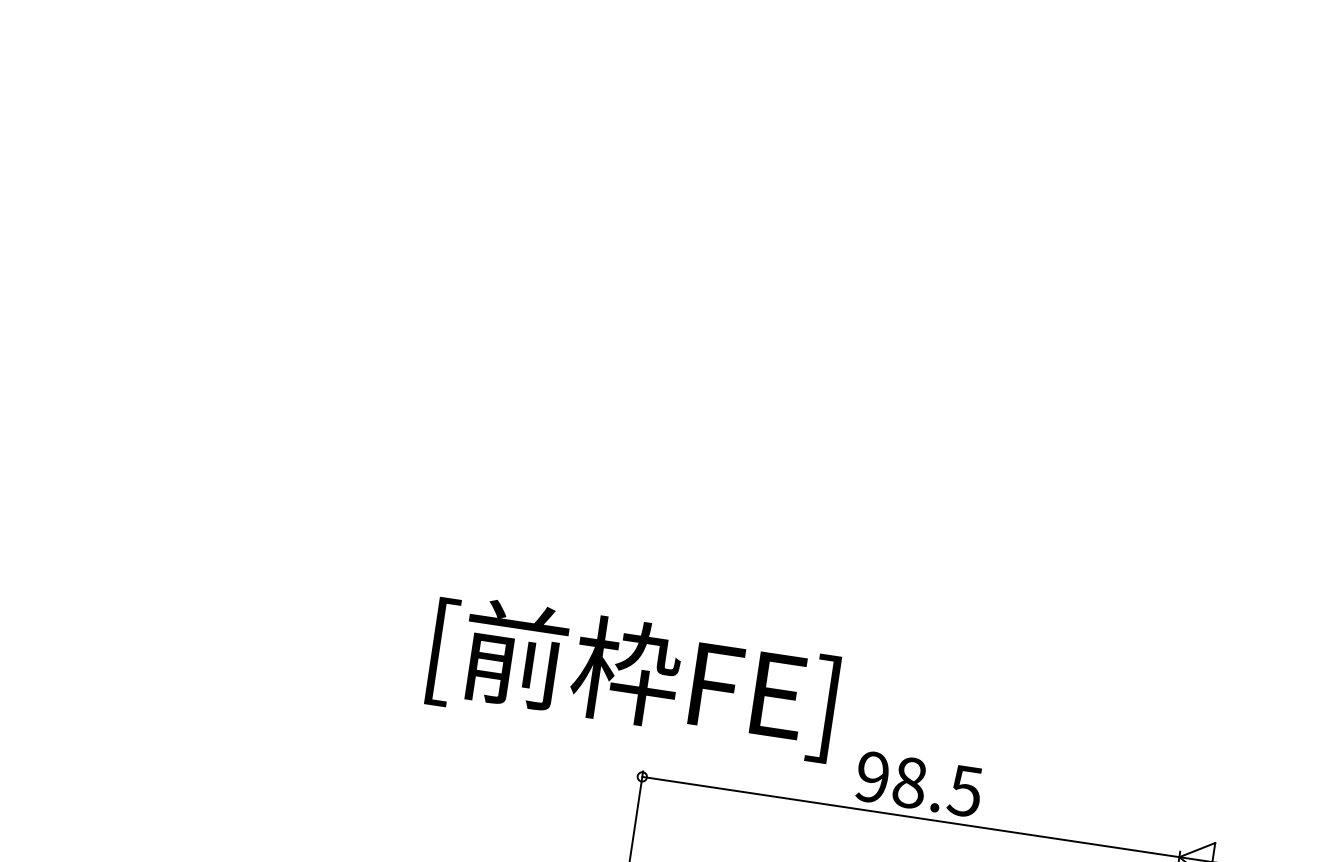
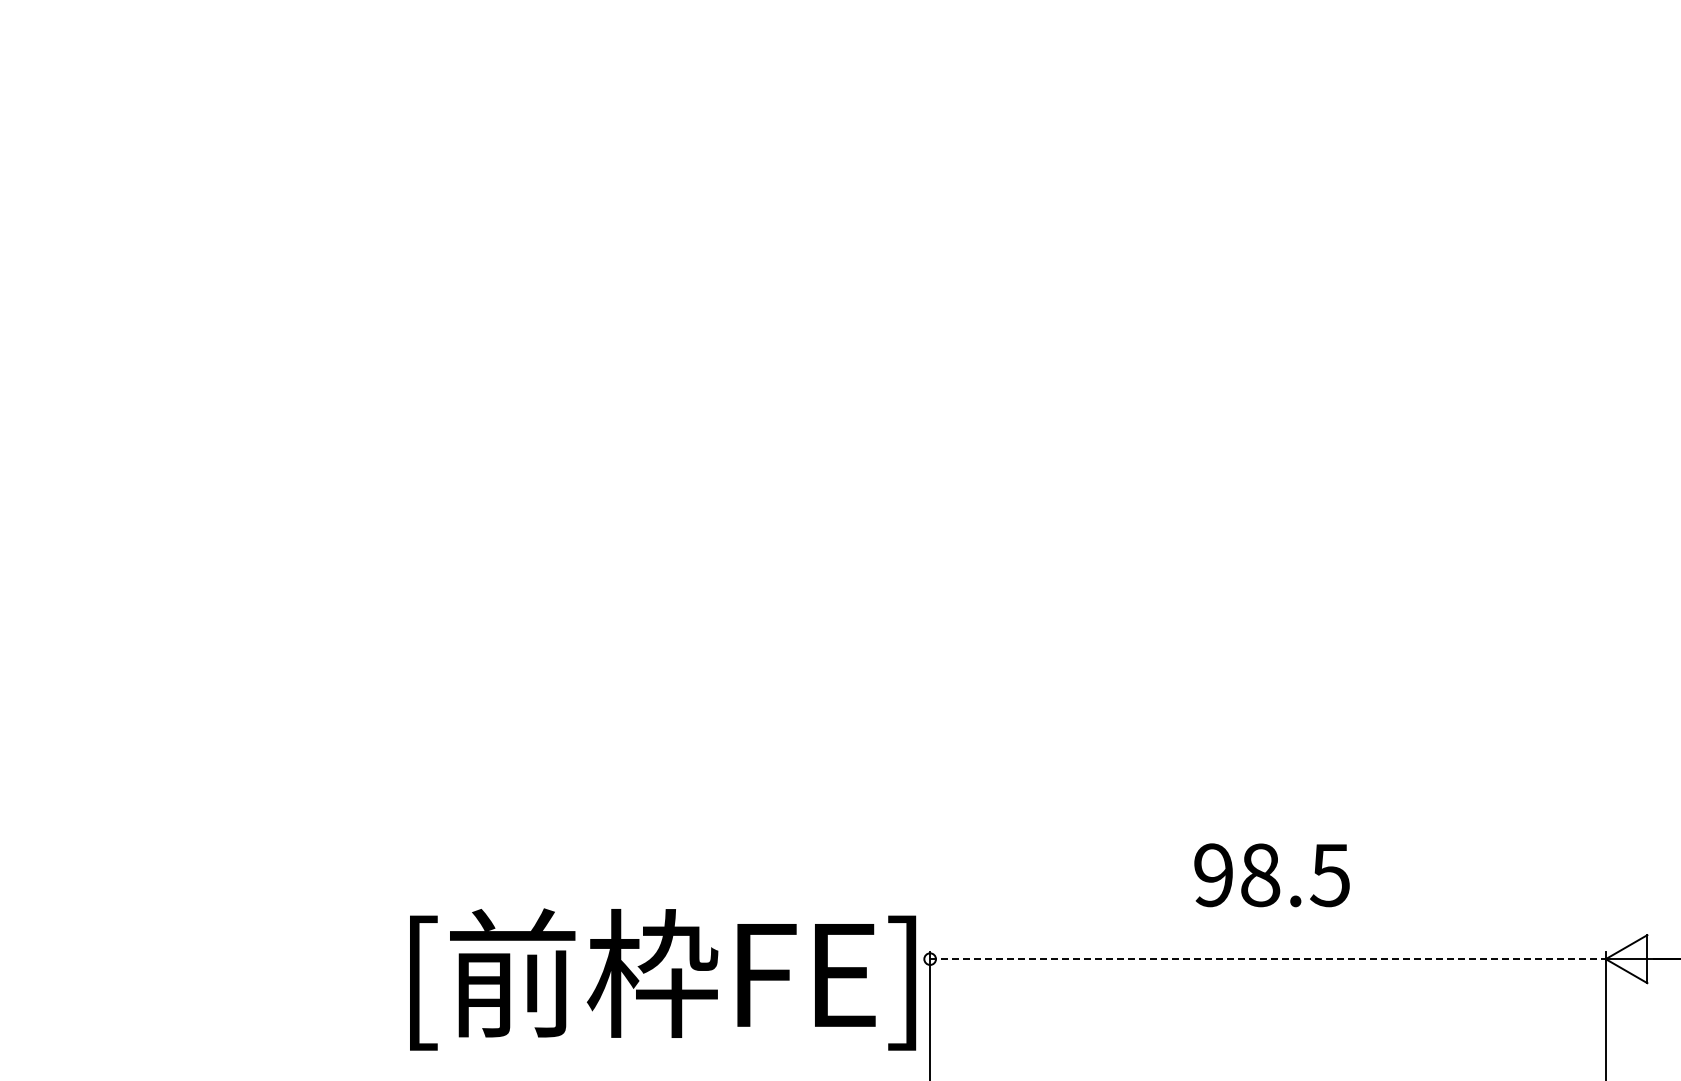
text: (633, 677) -> (663, 979), moved
text: (918, 784) -> (1271, 875), moved
line: (910, 817) -> (1267, 959), solid -> dashed

